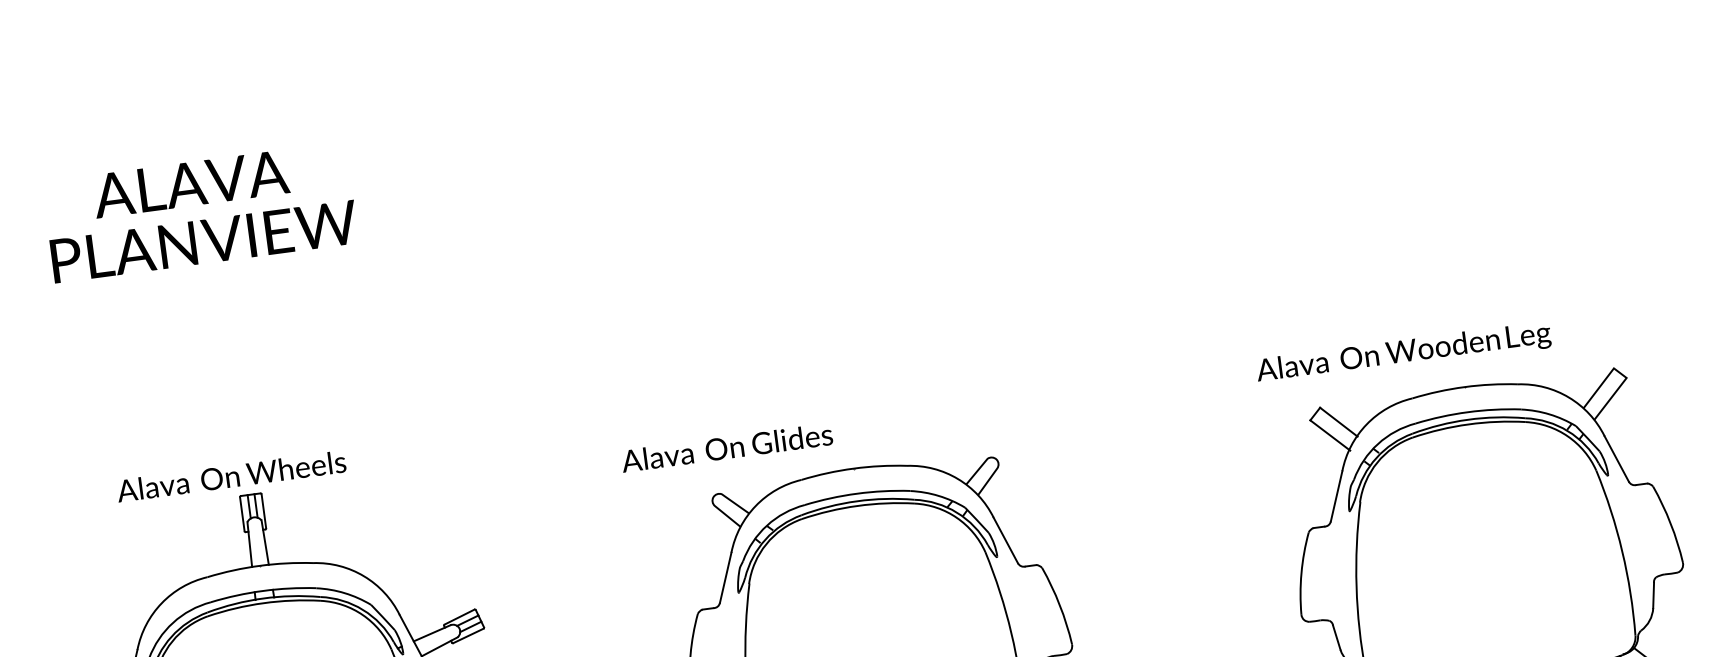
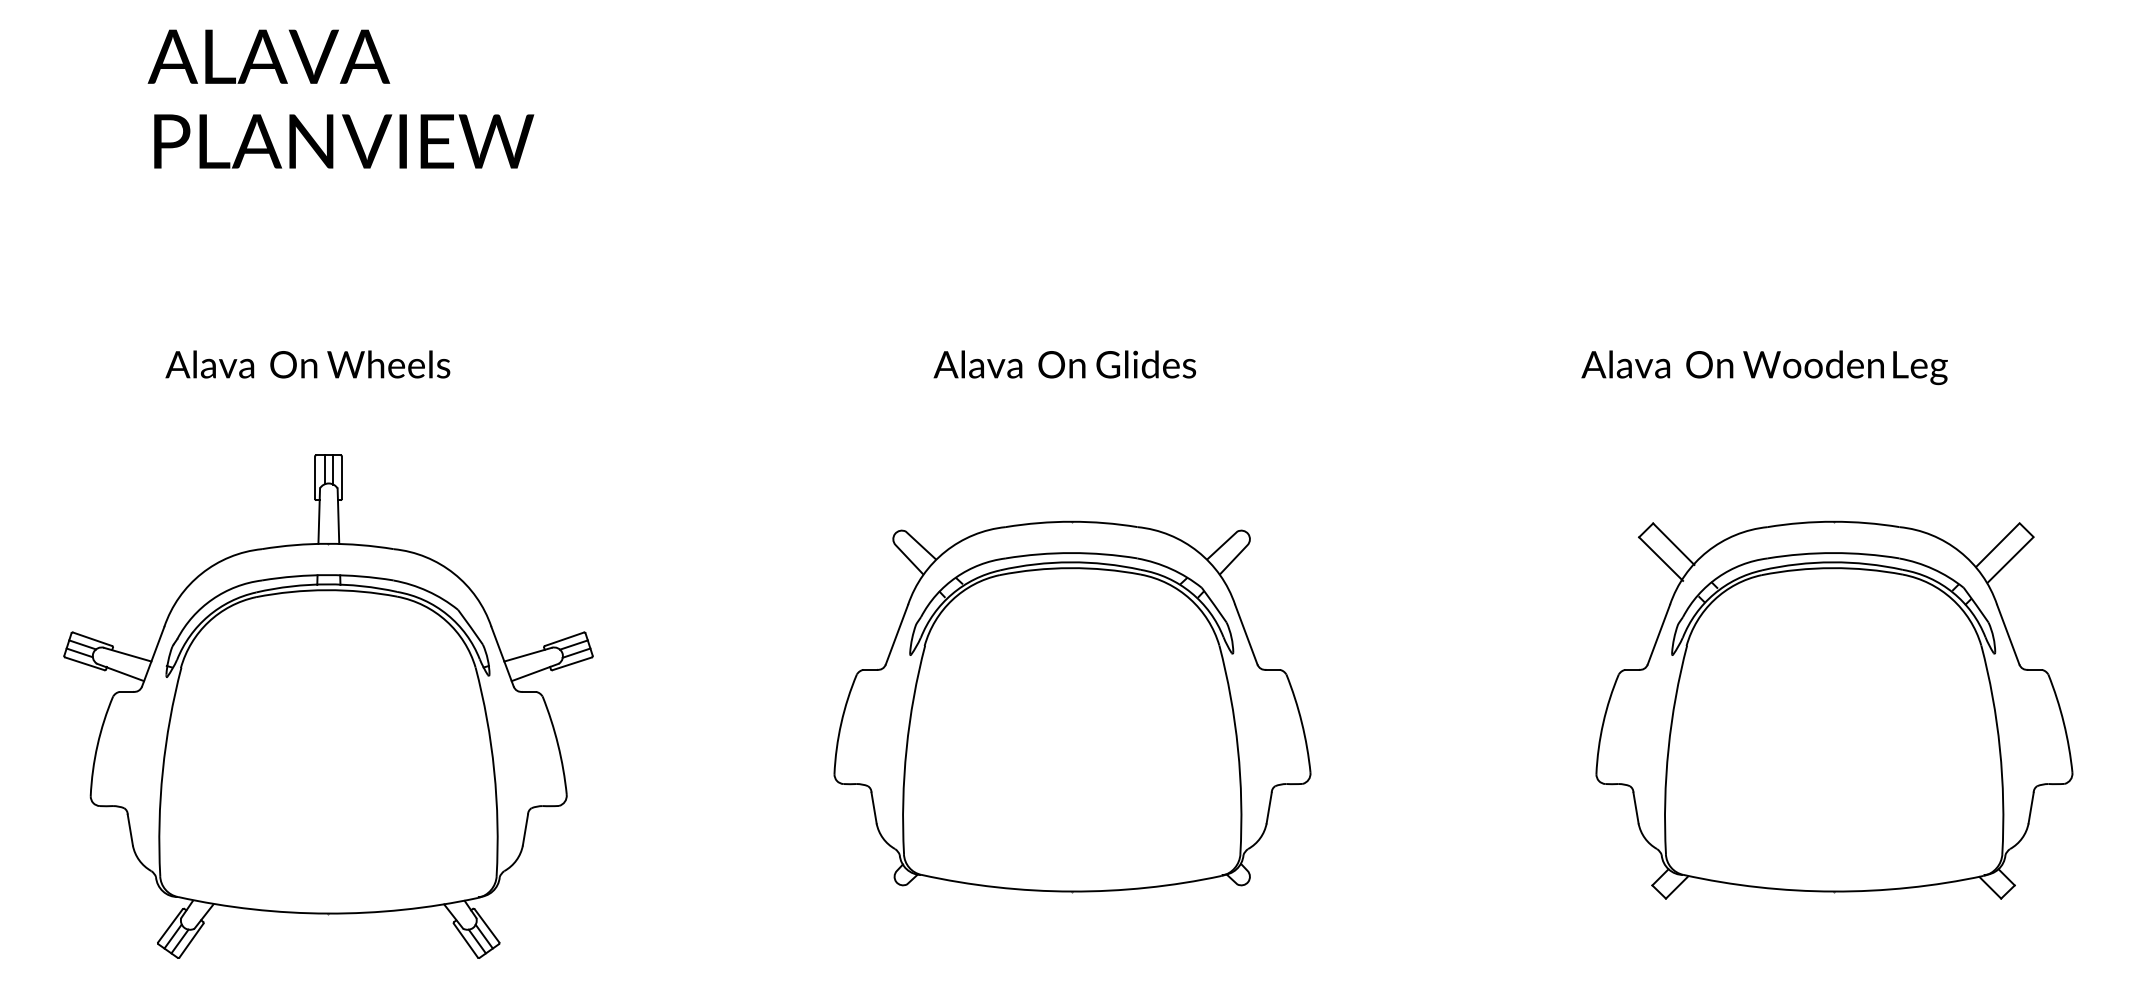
text: (190, 183) -> (268, 56), moved
text: (204, 241) -> (344, 141), moved
text: (1403, 353) -> (1764, 367), moved
text: (726, 447) -> (1064, 364), moved
text: (231, 476) -> (307, 364), moved

